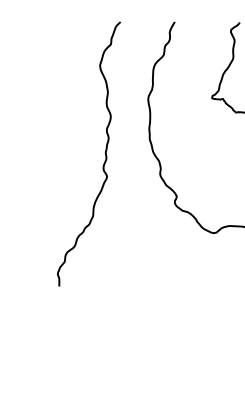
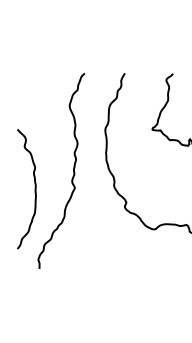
curve: (52, 179) -> (34, 189), added

